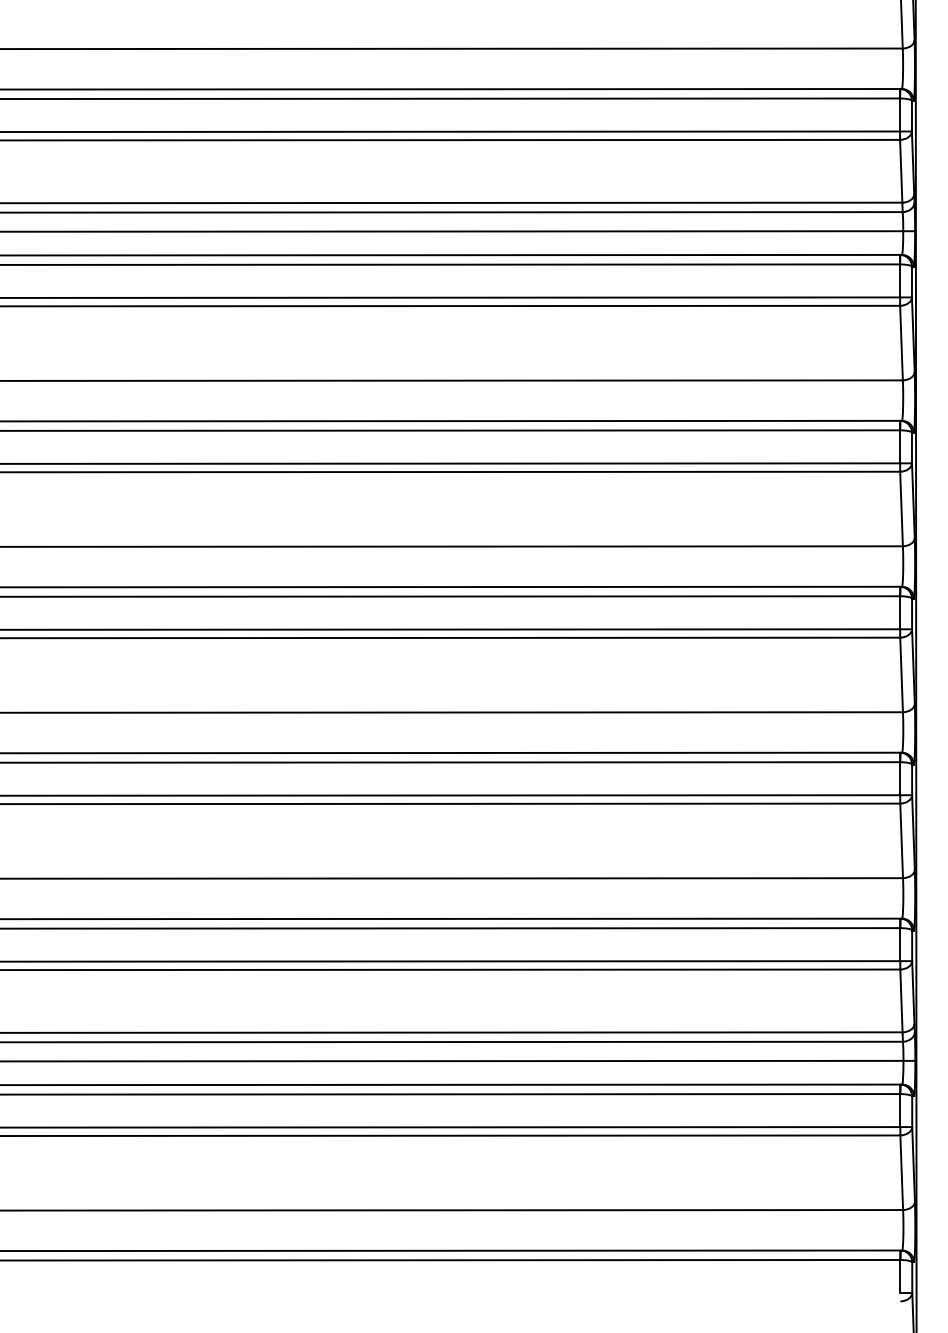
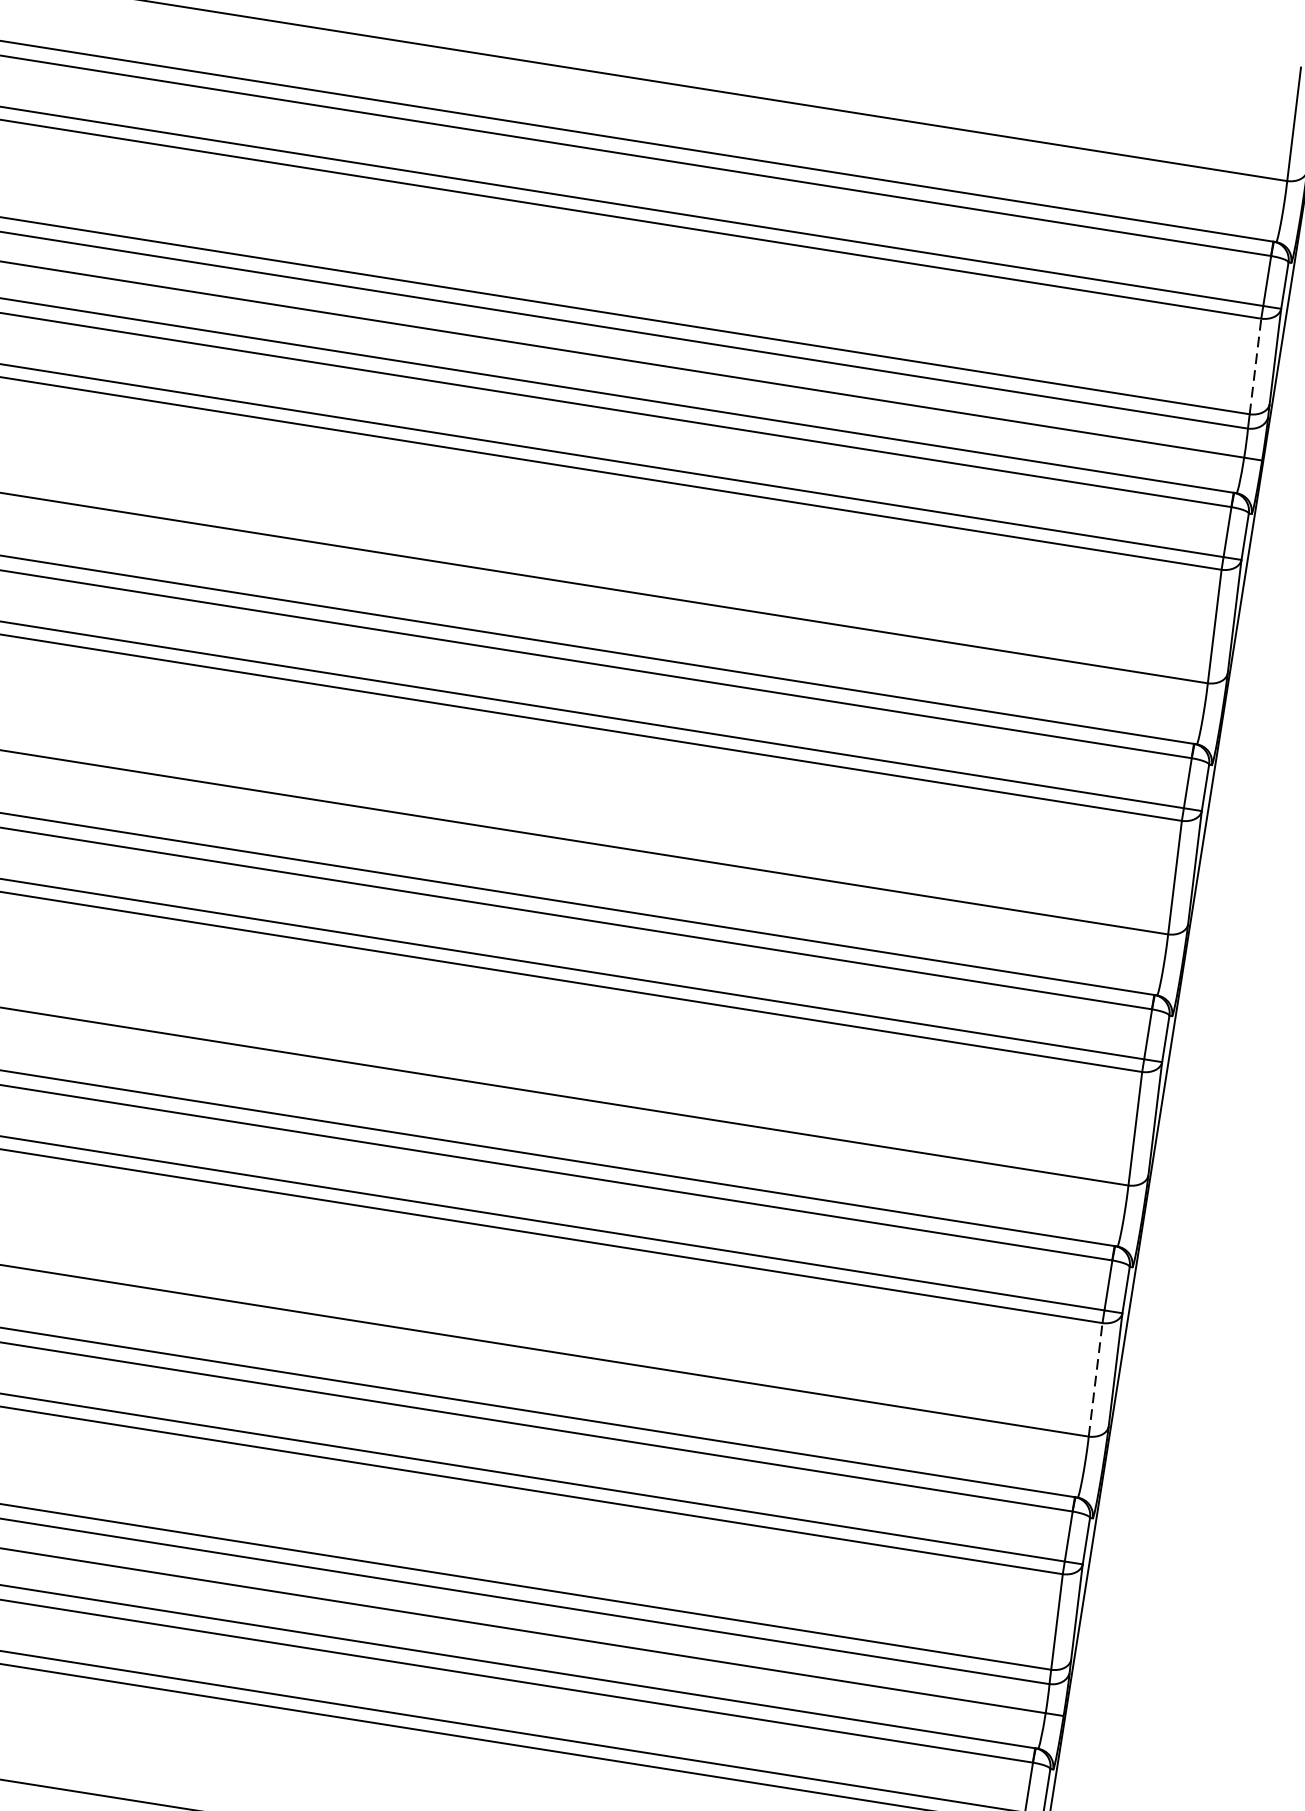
line: (901, 170) -> (1256, 365), solid -> dashed
line: (901, 840) -> (1095, 1379), solid -> dashed

